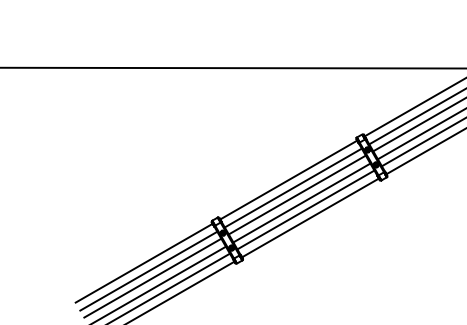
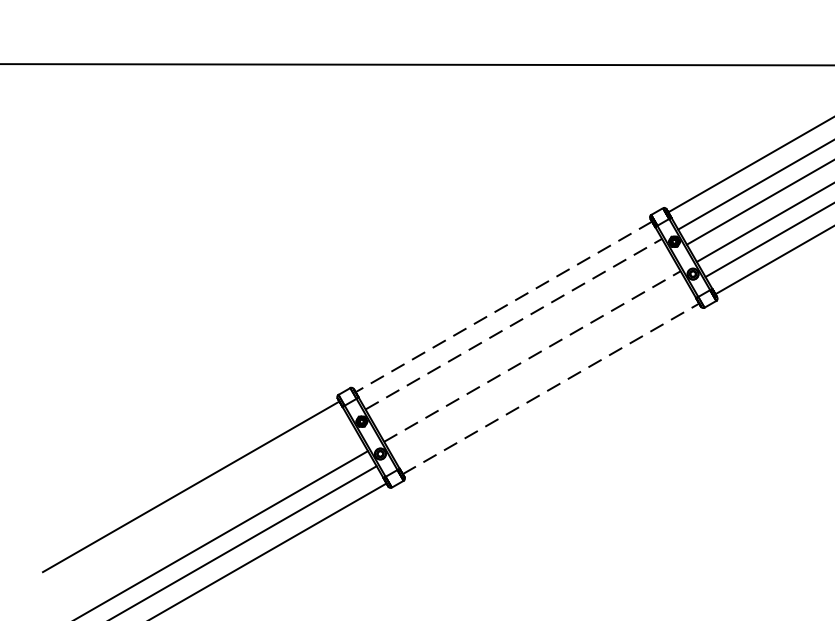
line: (288, 180) -> (503, 307), solid -> dashed
line: (293, 187) -> (514, 322), solid -> dashed
line: (296, 194) -> (520, 338), removed
line: (302, 202) -> (533, 355), solid -> dashed
line: (305, 209) -> (540, 370), removed
line: (310, 217) -> (550, 387), solid -> dashed
line: (148, 270) -> (200, 502), removed
line: (152, 277) -> (209, 517), removed

